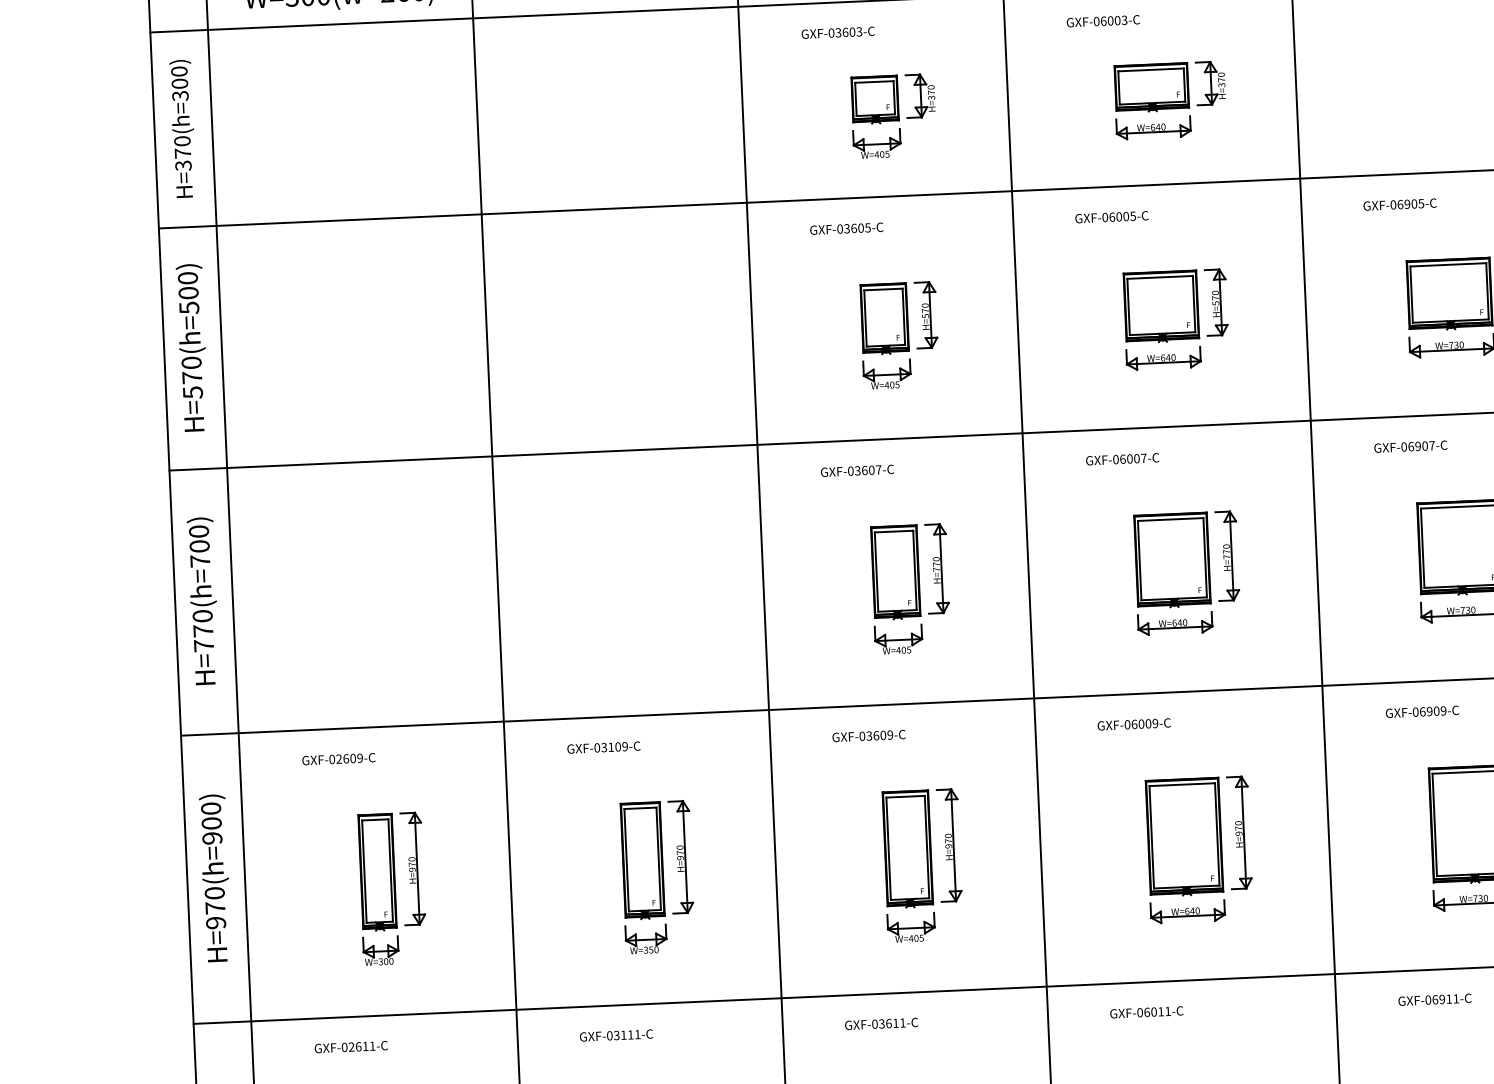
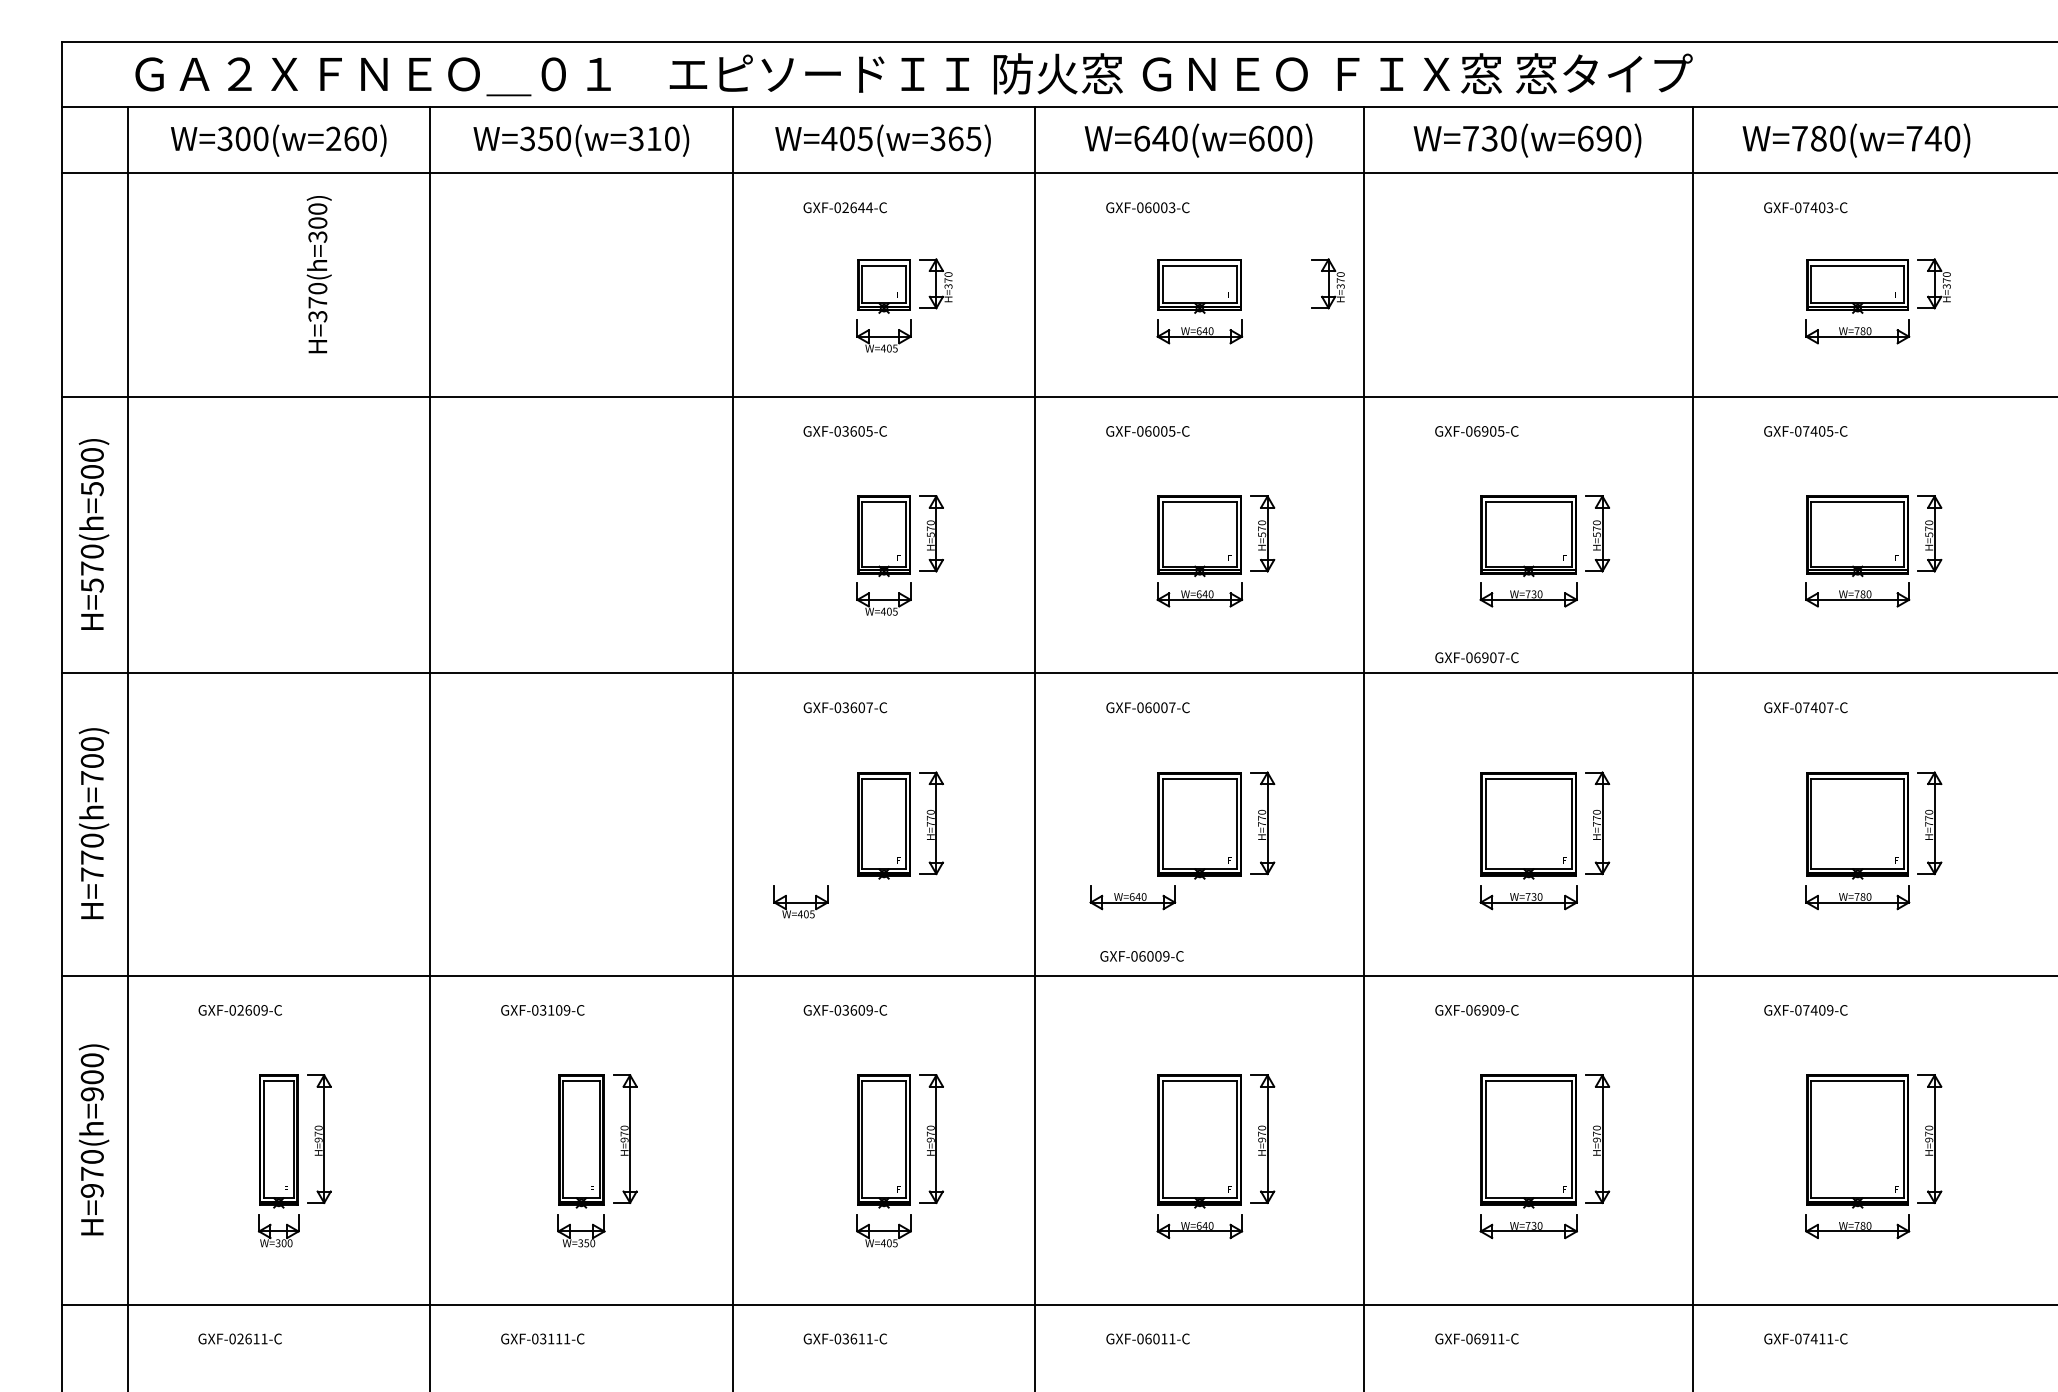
text: (848, 32) -> (857, 207), GXF-03603-C -> GXF-02644-C
part: (1210, 83) -> (1327, 283), moved
text: (182, 128) -> (318, 274), moved
text: (1410, 446) -> (1476, 657), moved
part: (1174, 623) -> (1132, 897), moved
part: (898, 639) -> (800, 901), moved
text: (1133, 724) -> (1141, 956), moved

